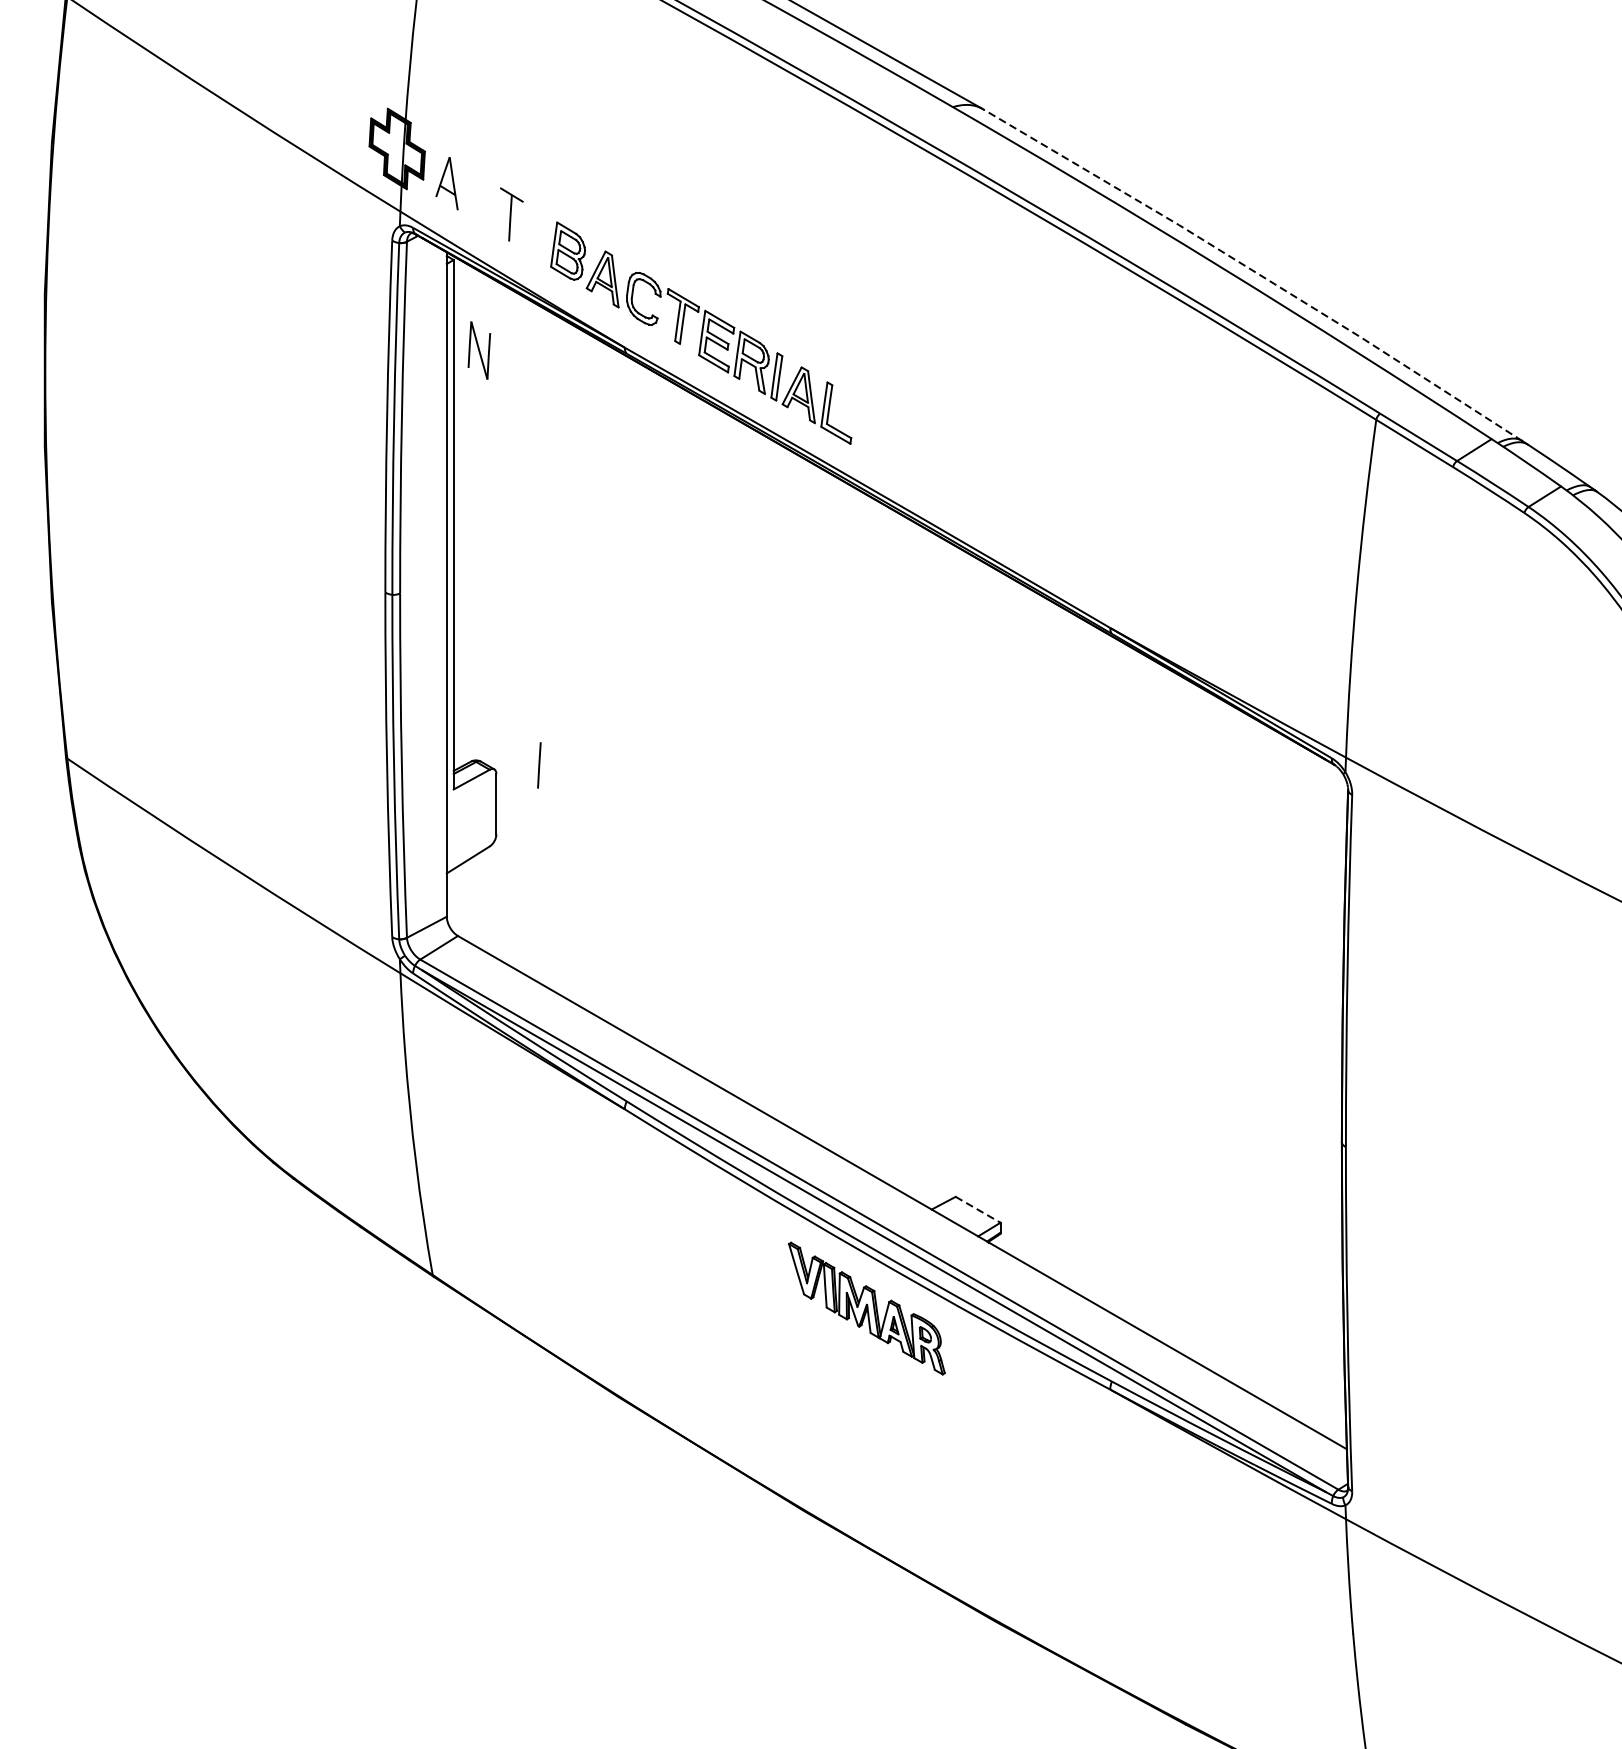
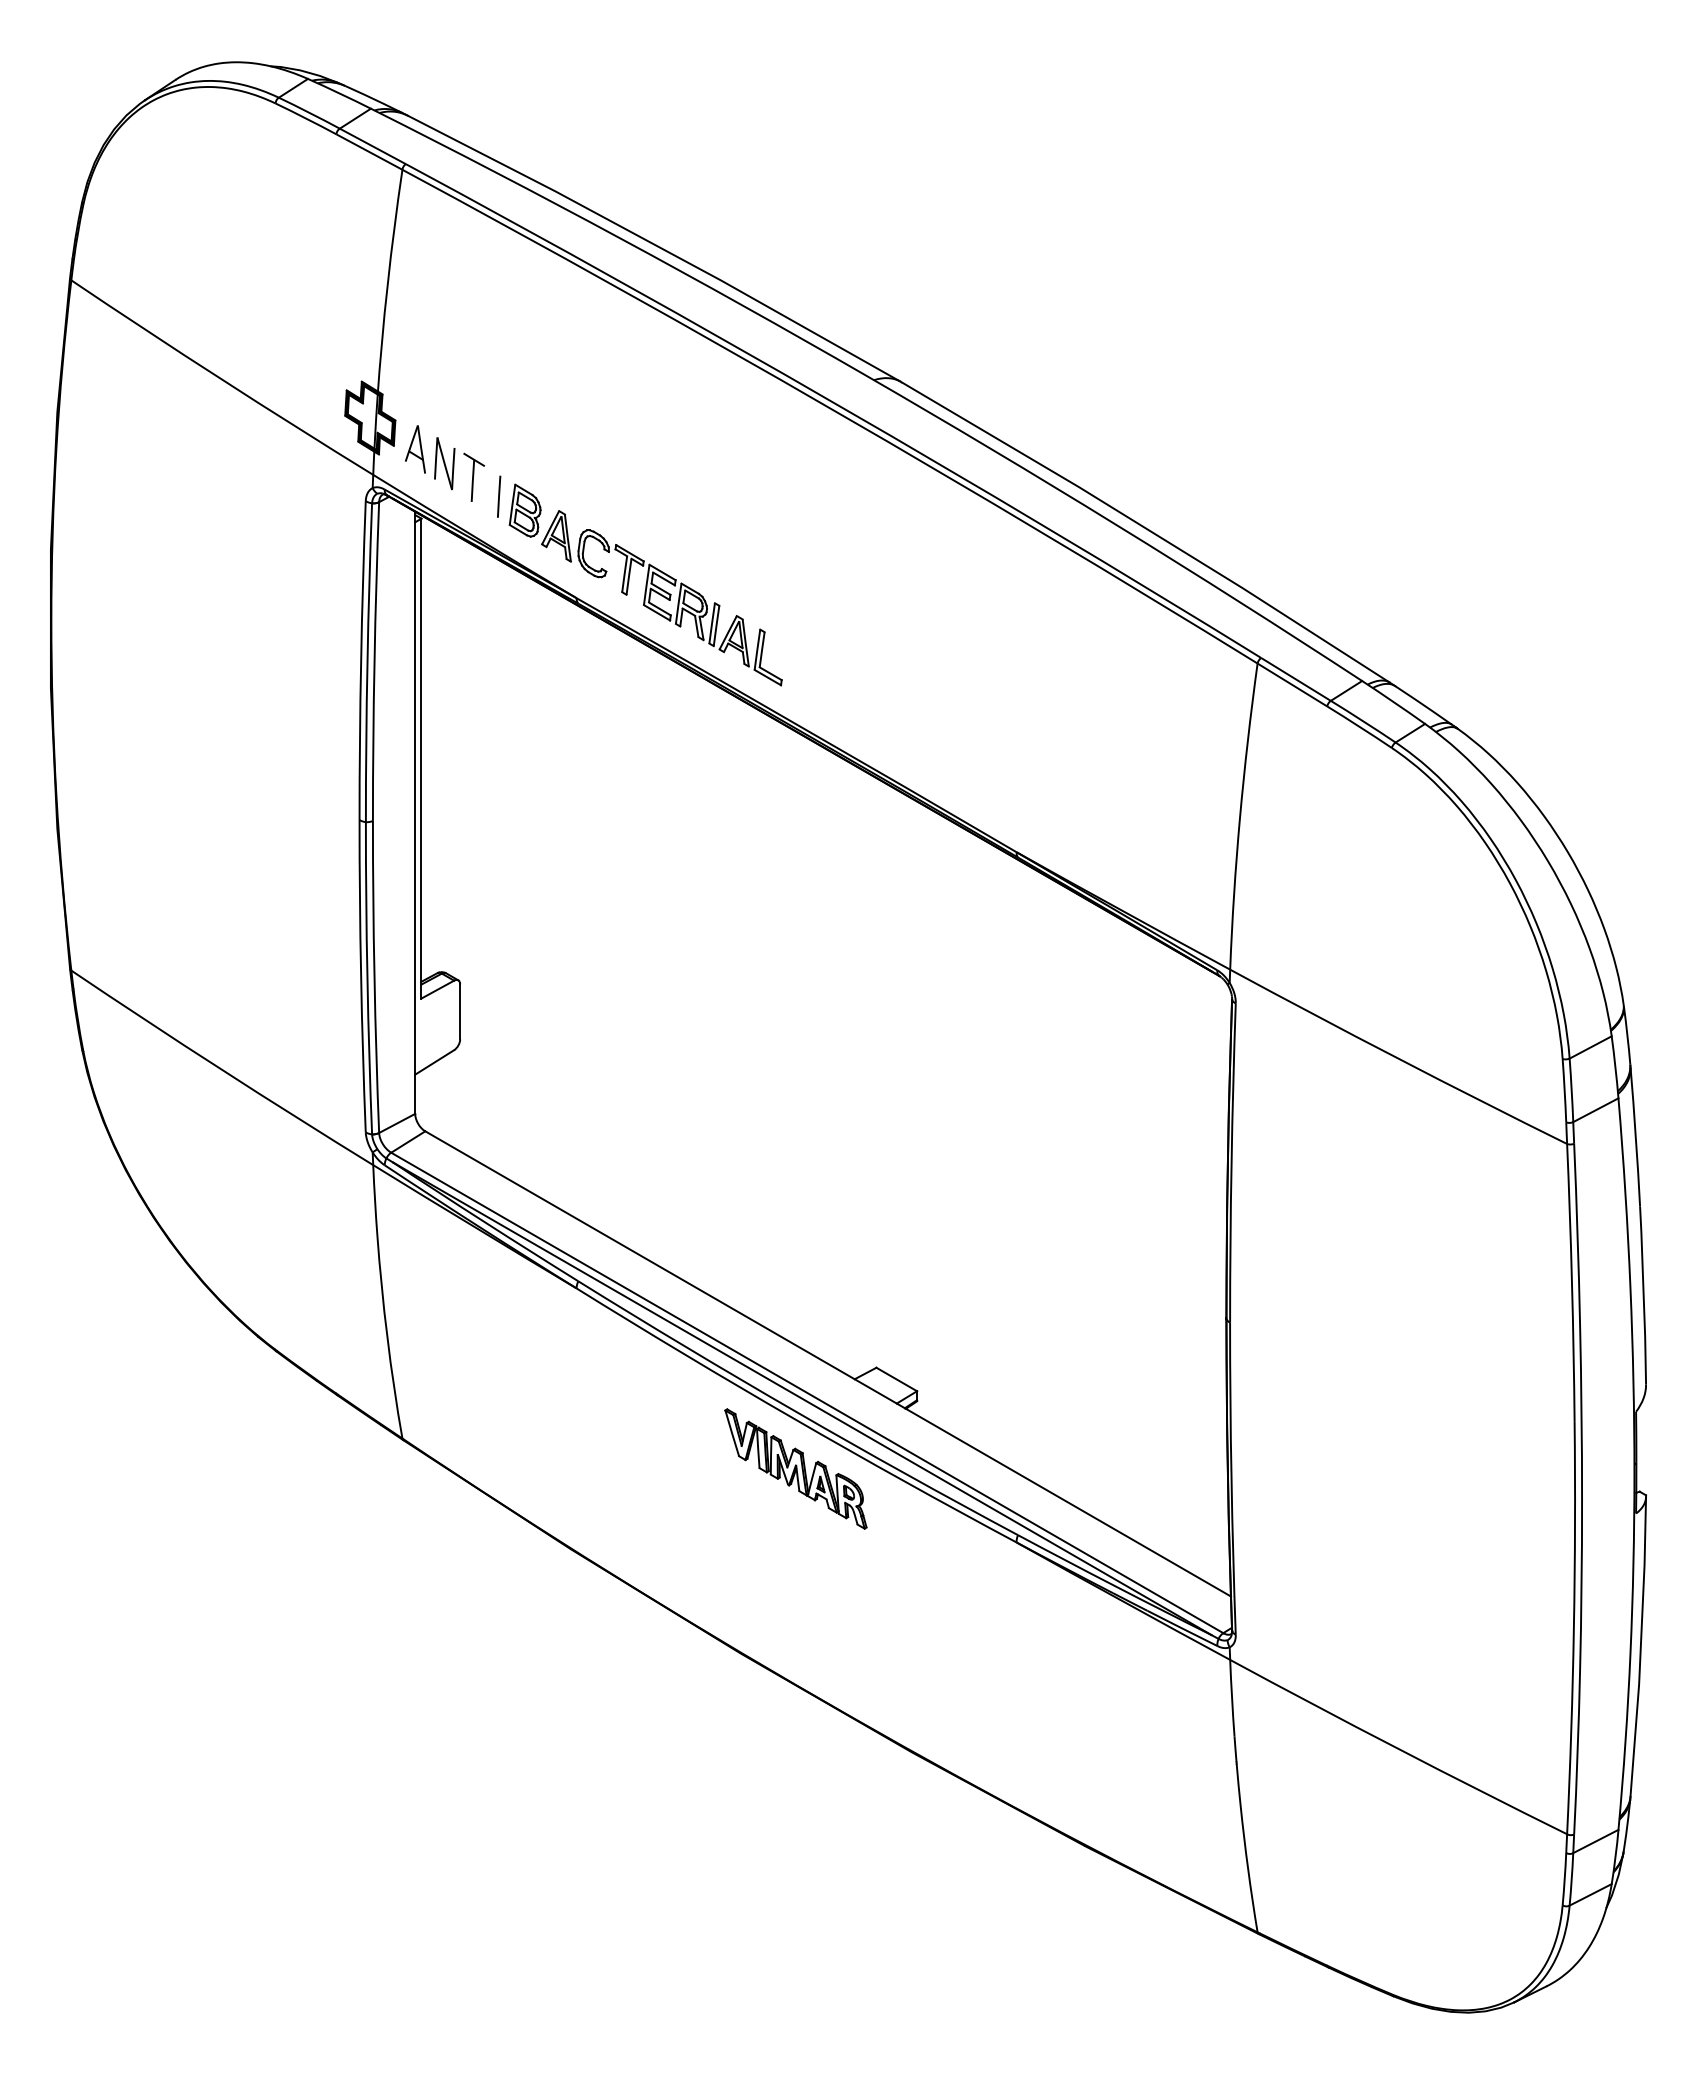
line: (1254, 271) -> (1147, 529), dashed -> solid
part: (479, 350) -> (444, 463), moved
line: (539, 765) -> (499, 496), moved
line: (978, 1209) -> (897, 1379), dashed -> solid

